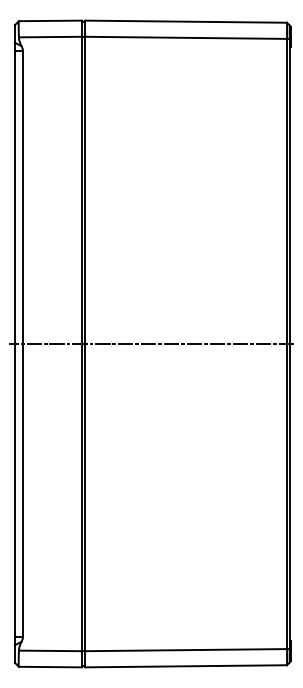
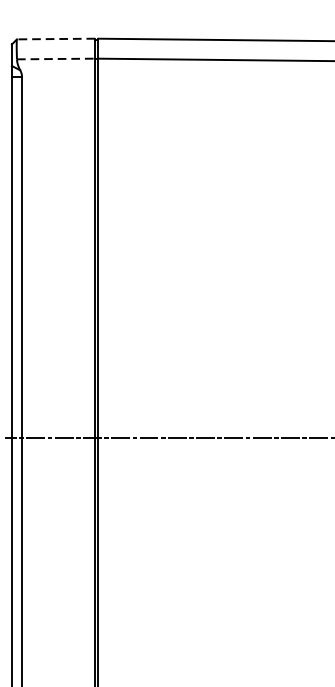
line: (50, 20) -> (55, 38), solid -> dashed
line: (50, 37) -> (55, 59), solid -> dashed

